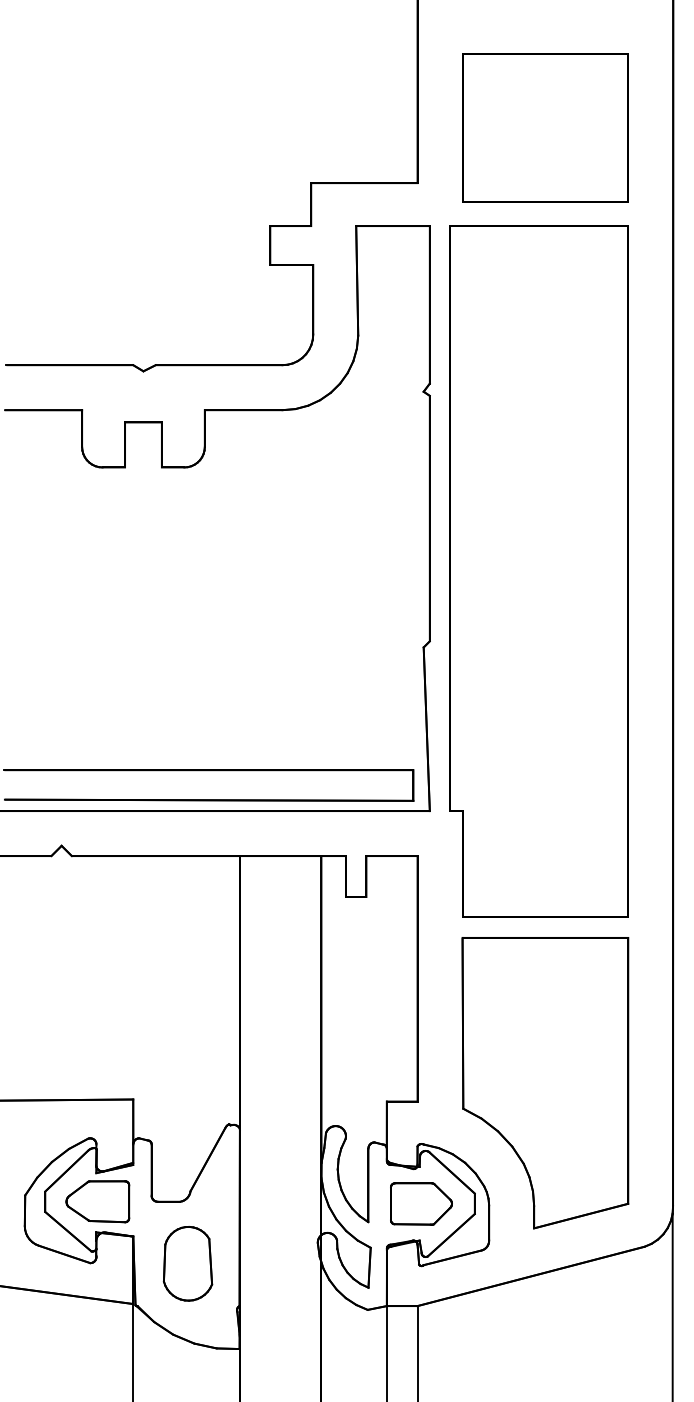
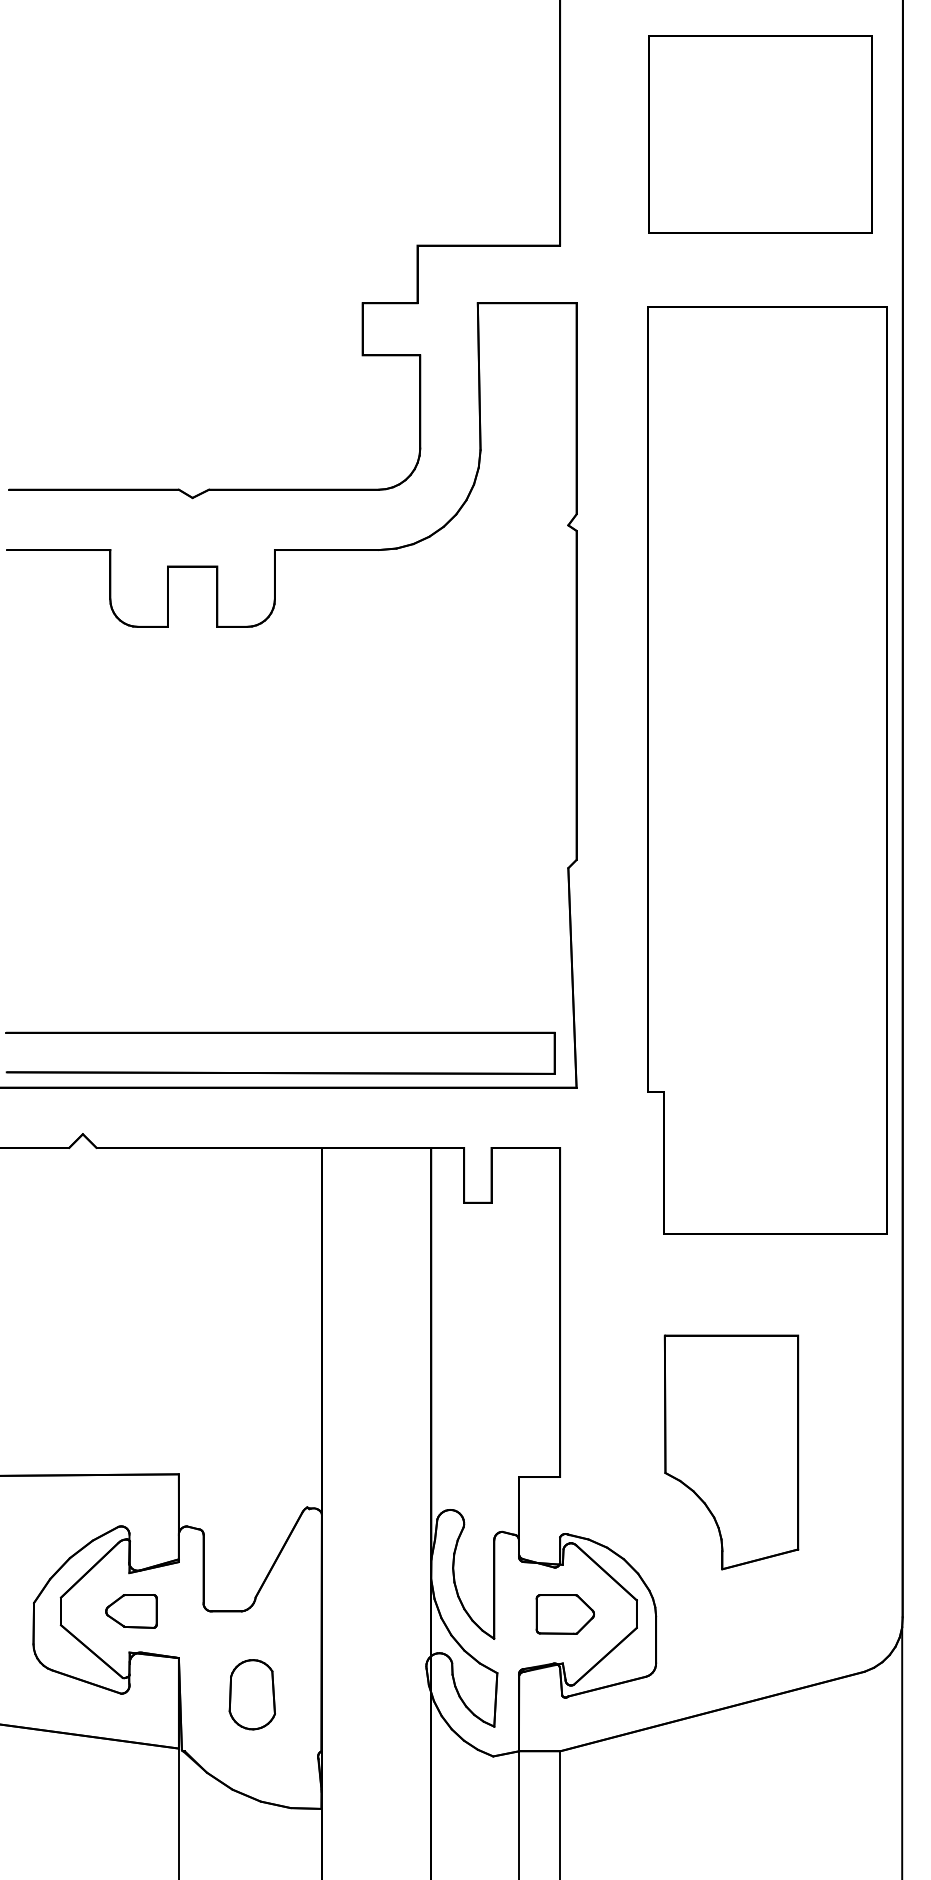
part: (545, 127) -> (760, 134), moved
part: (539, 571) -> (767, 770), moved
part: (545, 1083) -> (731, 1452), size x0.6
part: (97, 1201) -> (131, 1611), size x0.6
part: (421, 1204) -> (565, 1614), size x0.7
part: (188, 1263) -> (252, 1694), size x0.7

